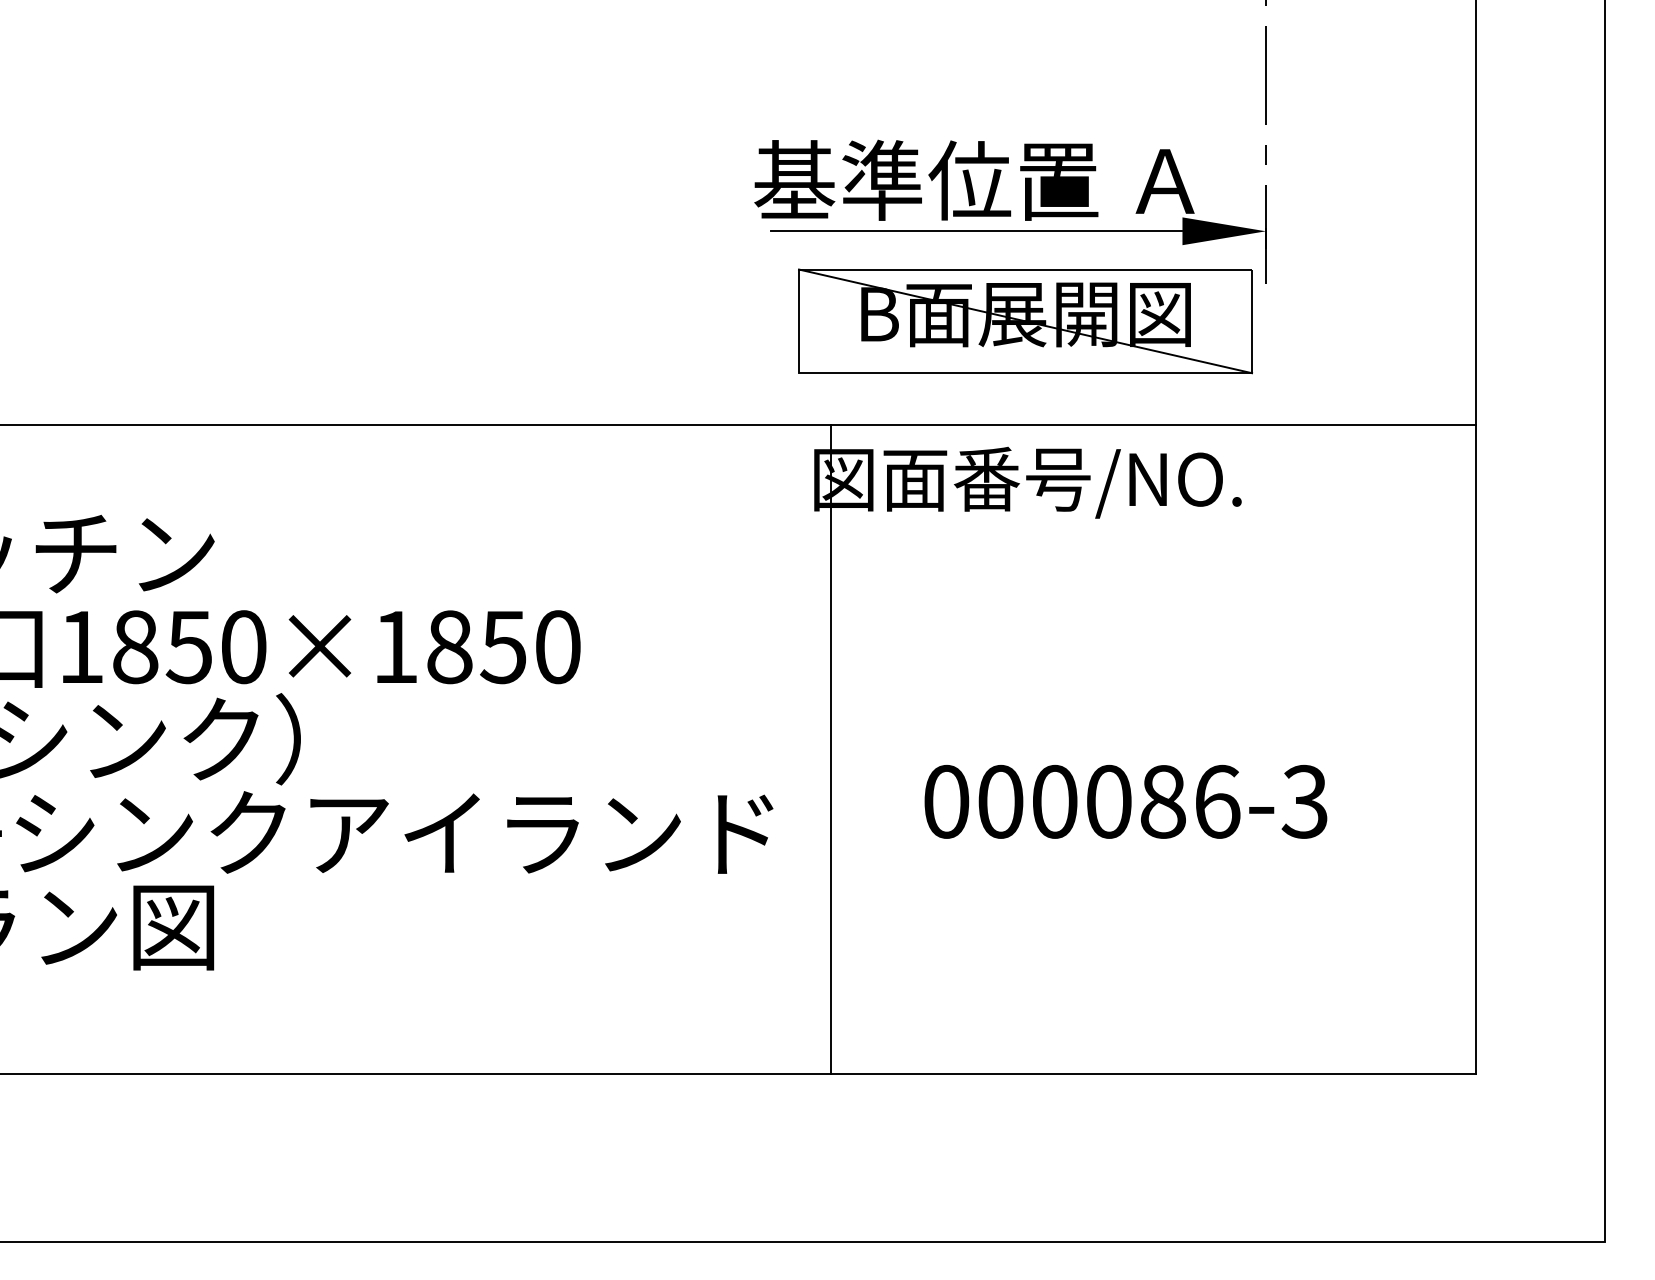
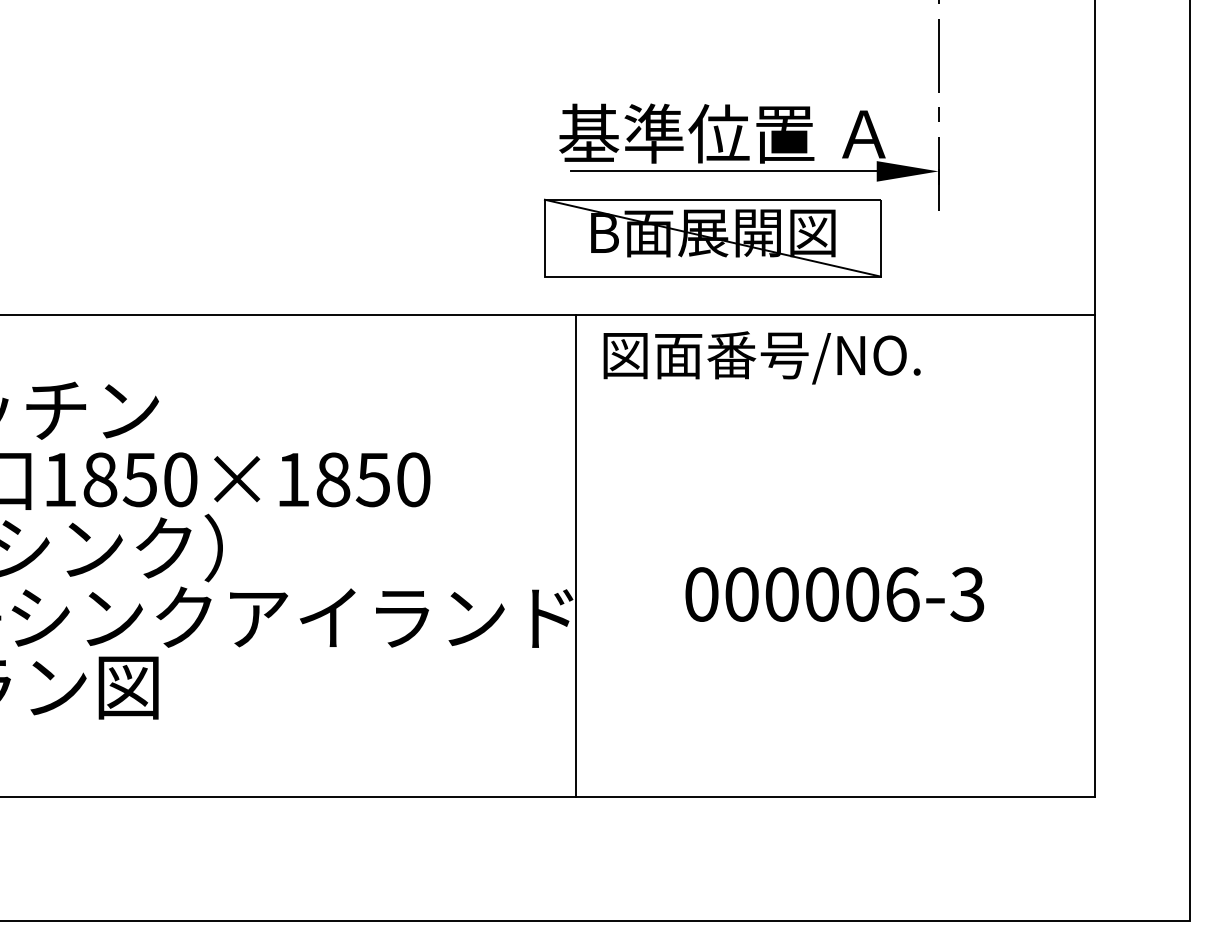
part: (1025, 321) -> (712, 238), moved
line: (831, 749) -> (575, 555), moved
text: (1163, 801) -> (862, 594), 000086-3 -> 000006-3

